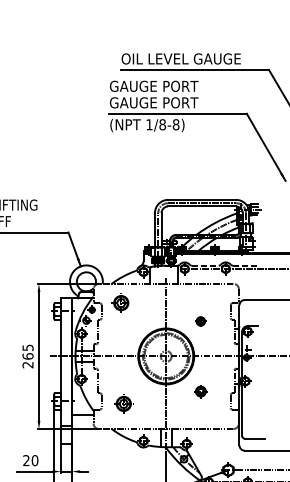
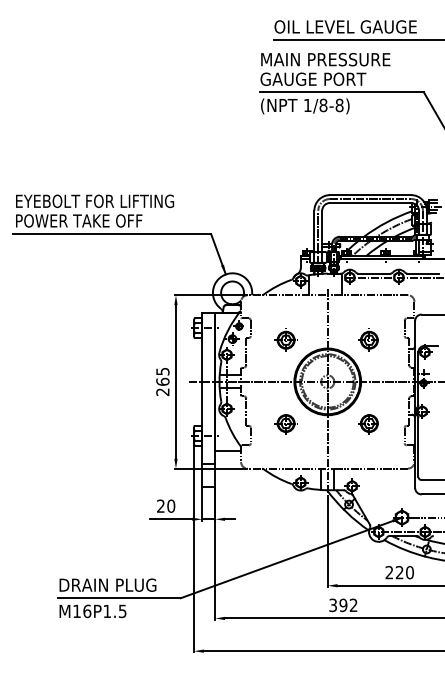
text: (164, 86) -> (325, 59), GAUGE PORT -> MAIN PRESSURE
line: (205, 265) -> (374, 273), dashed -> solid
line: (246, 265) -> (423, 273), dashed -> solid
part: (120, 302) -> (285, 339), moved
part: (200, 320) -> (368, 339), size x1.67
part: (200, 392) -> (368, 424), size x1.43
part: (123, 404) -> (285, 424), moved

